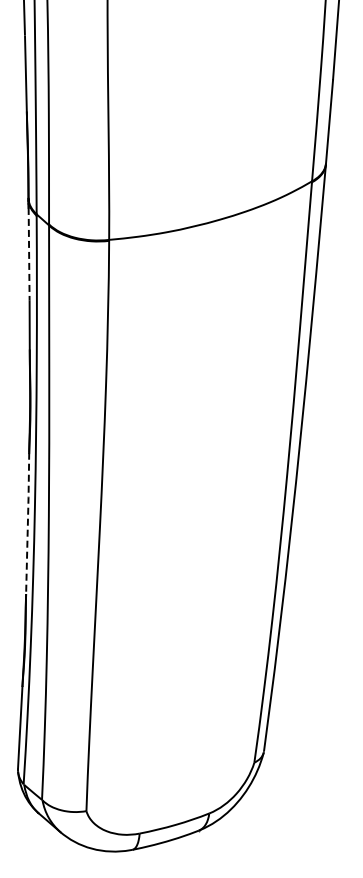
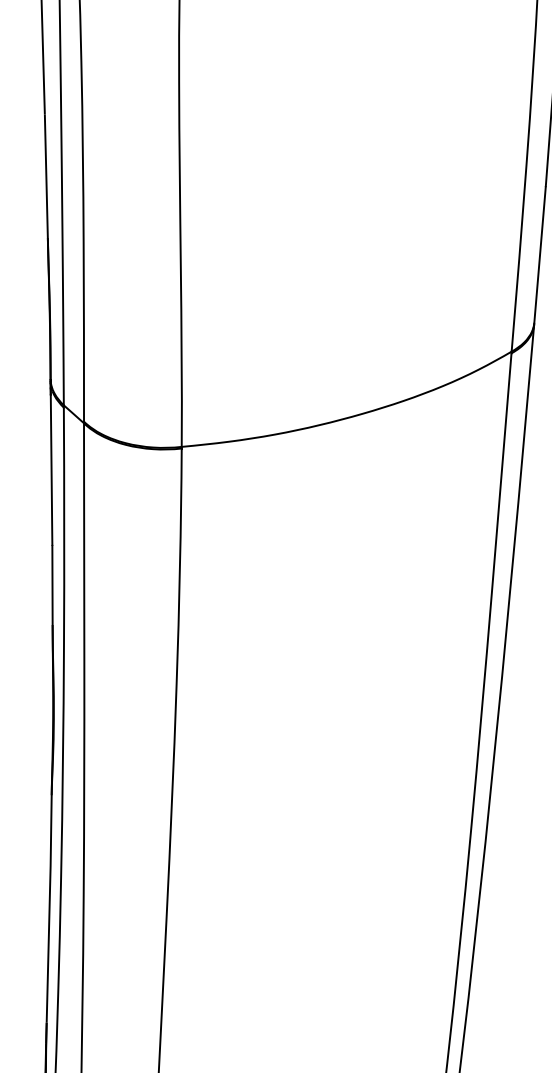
line: (29, 254) -> (52, 470), dashed -> solid
line: (27, 523) -> (48, 908), dashed -> solid

